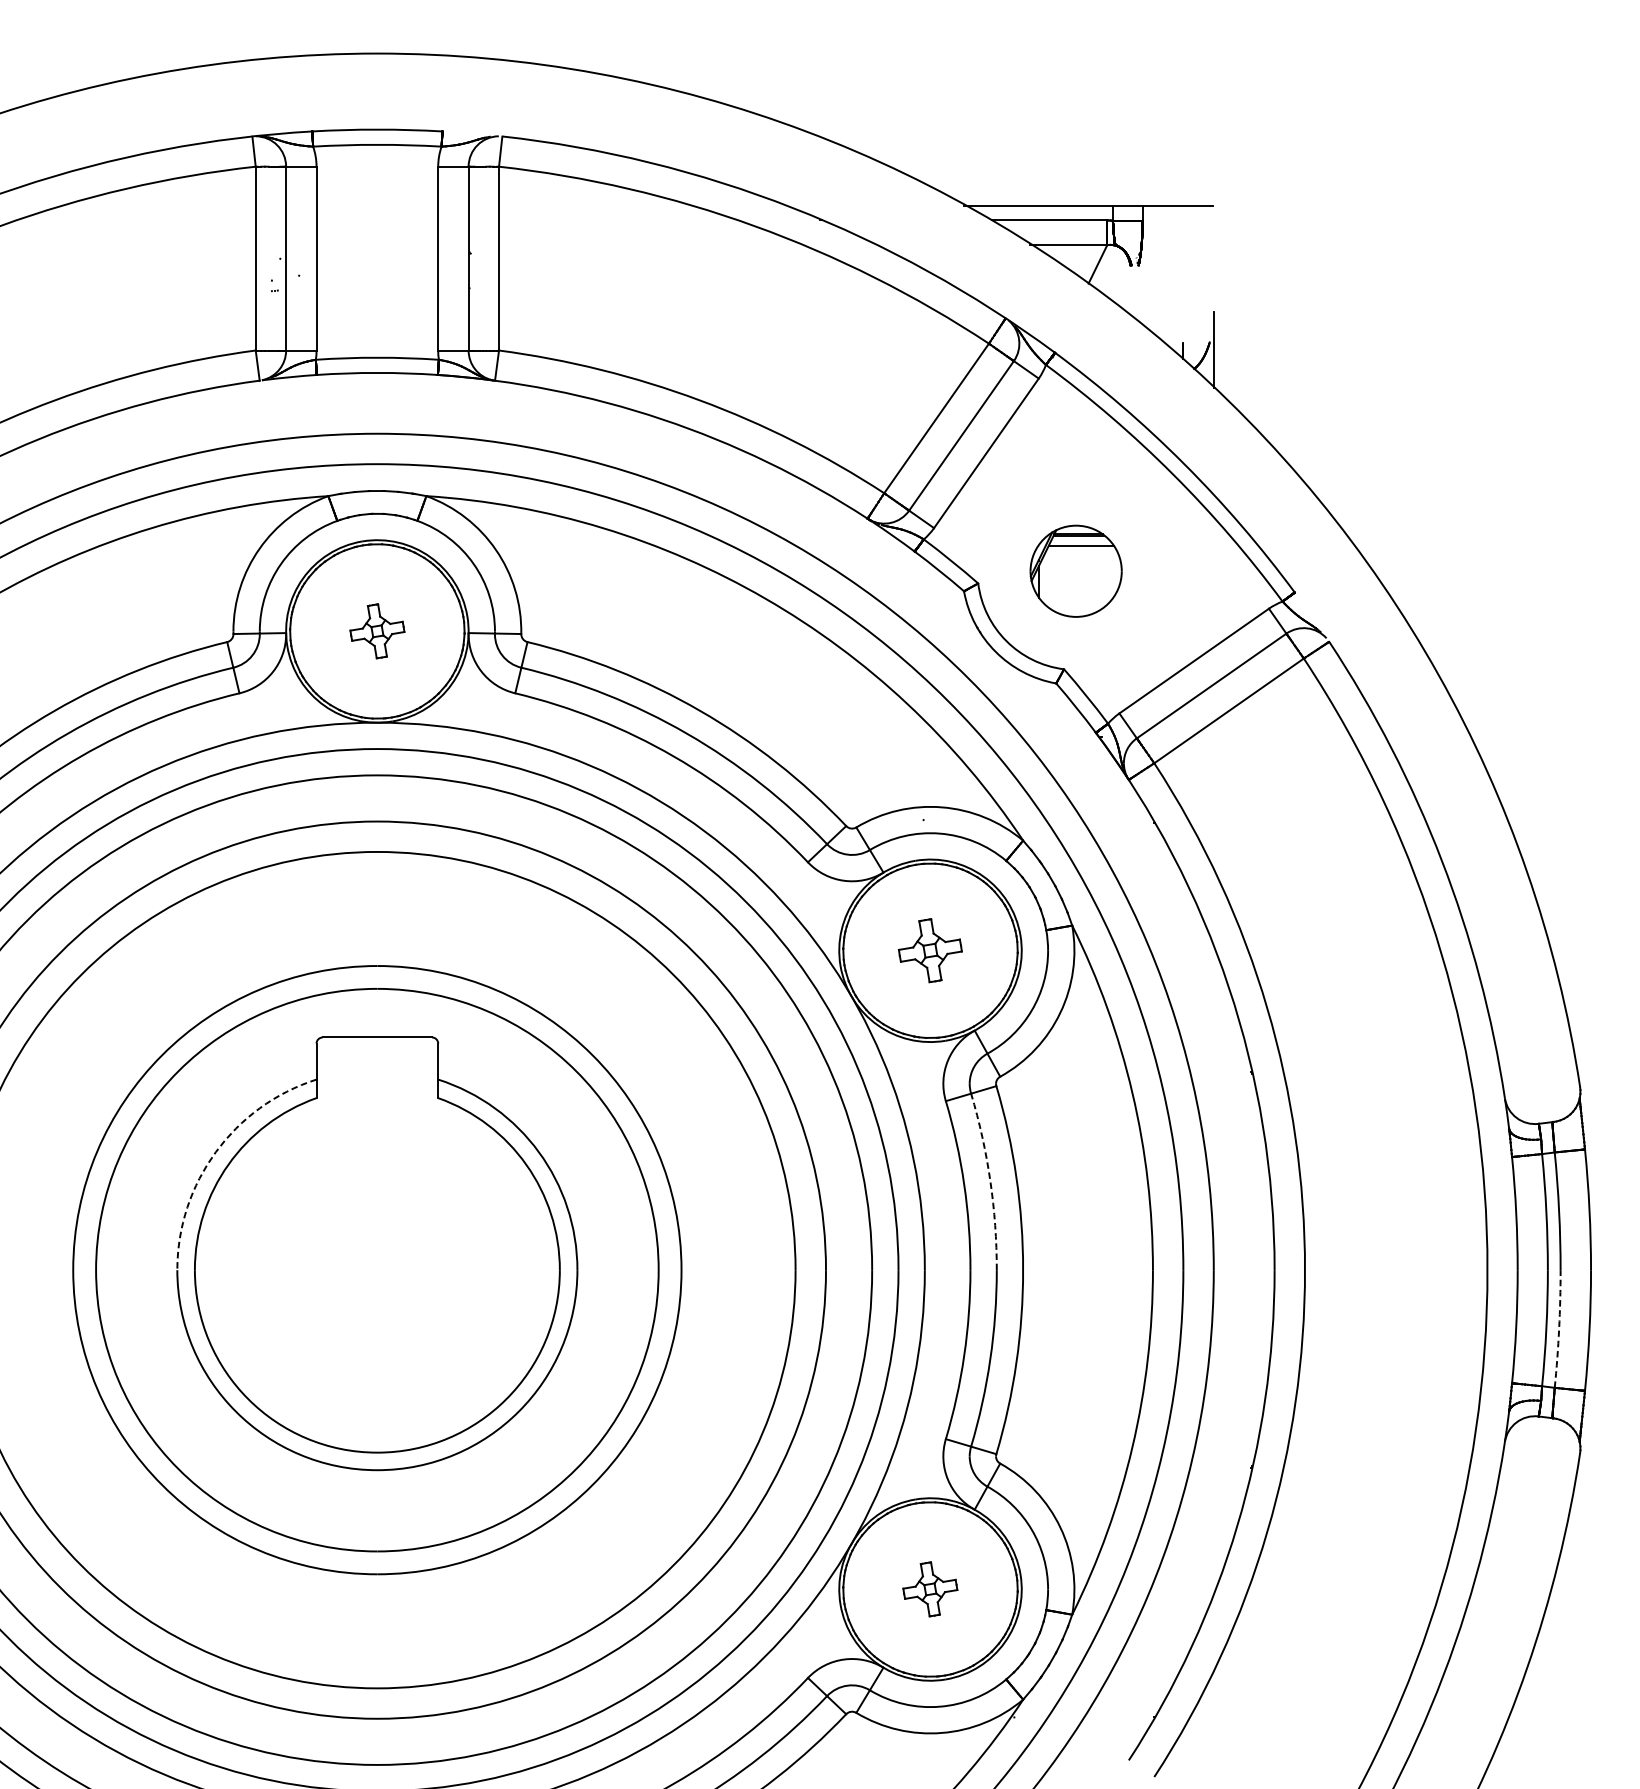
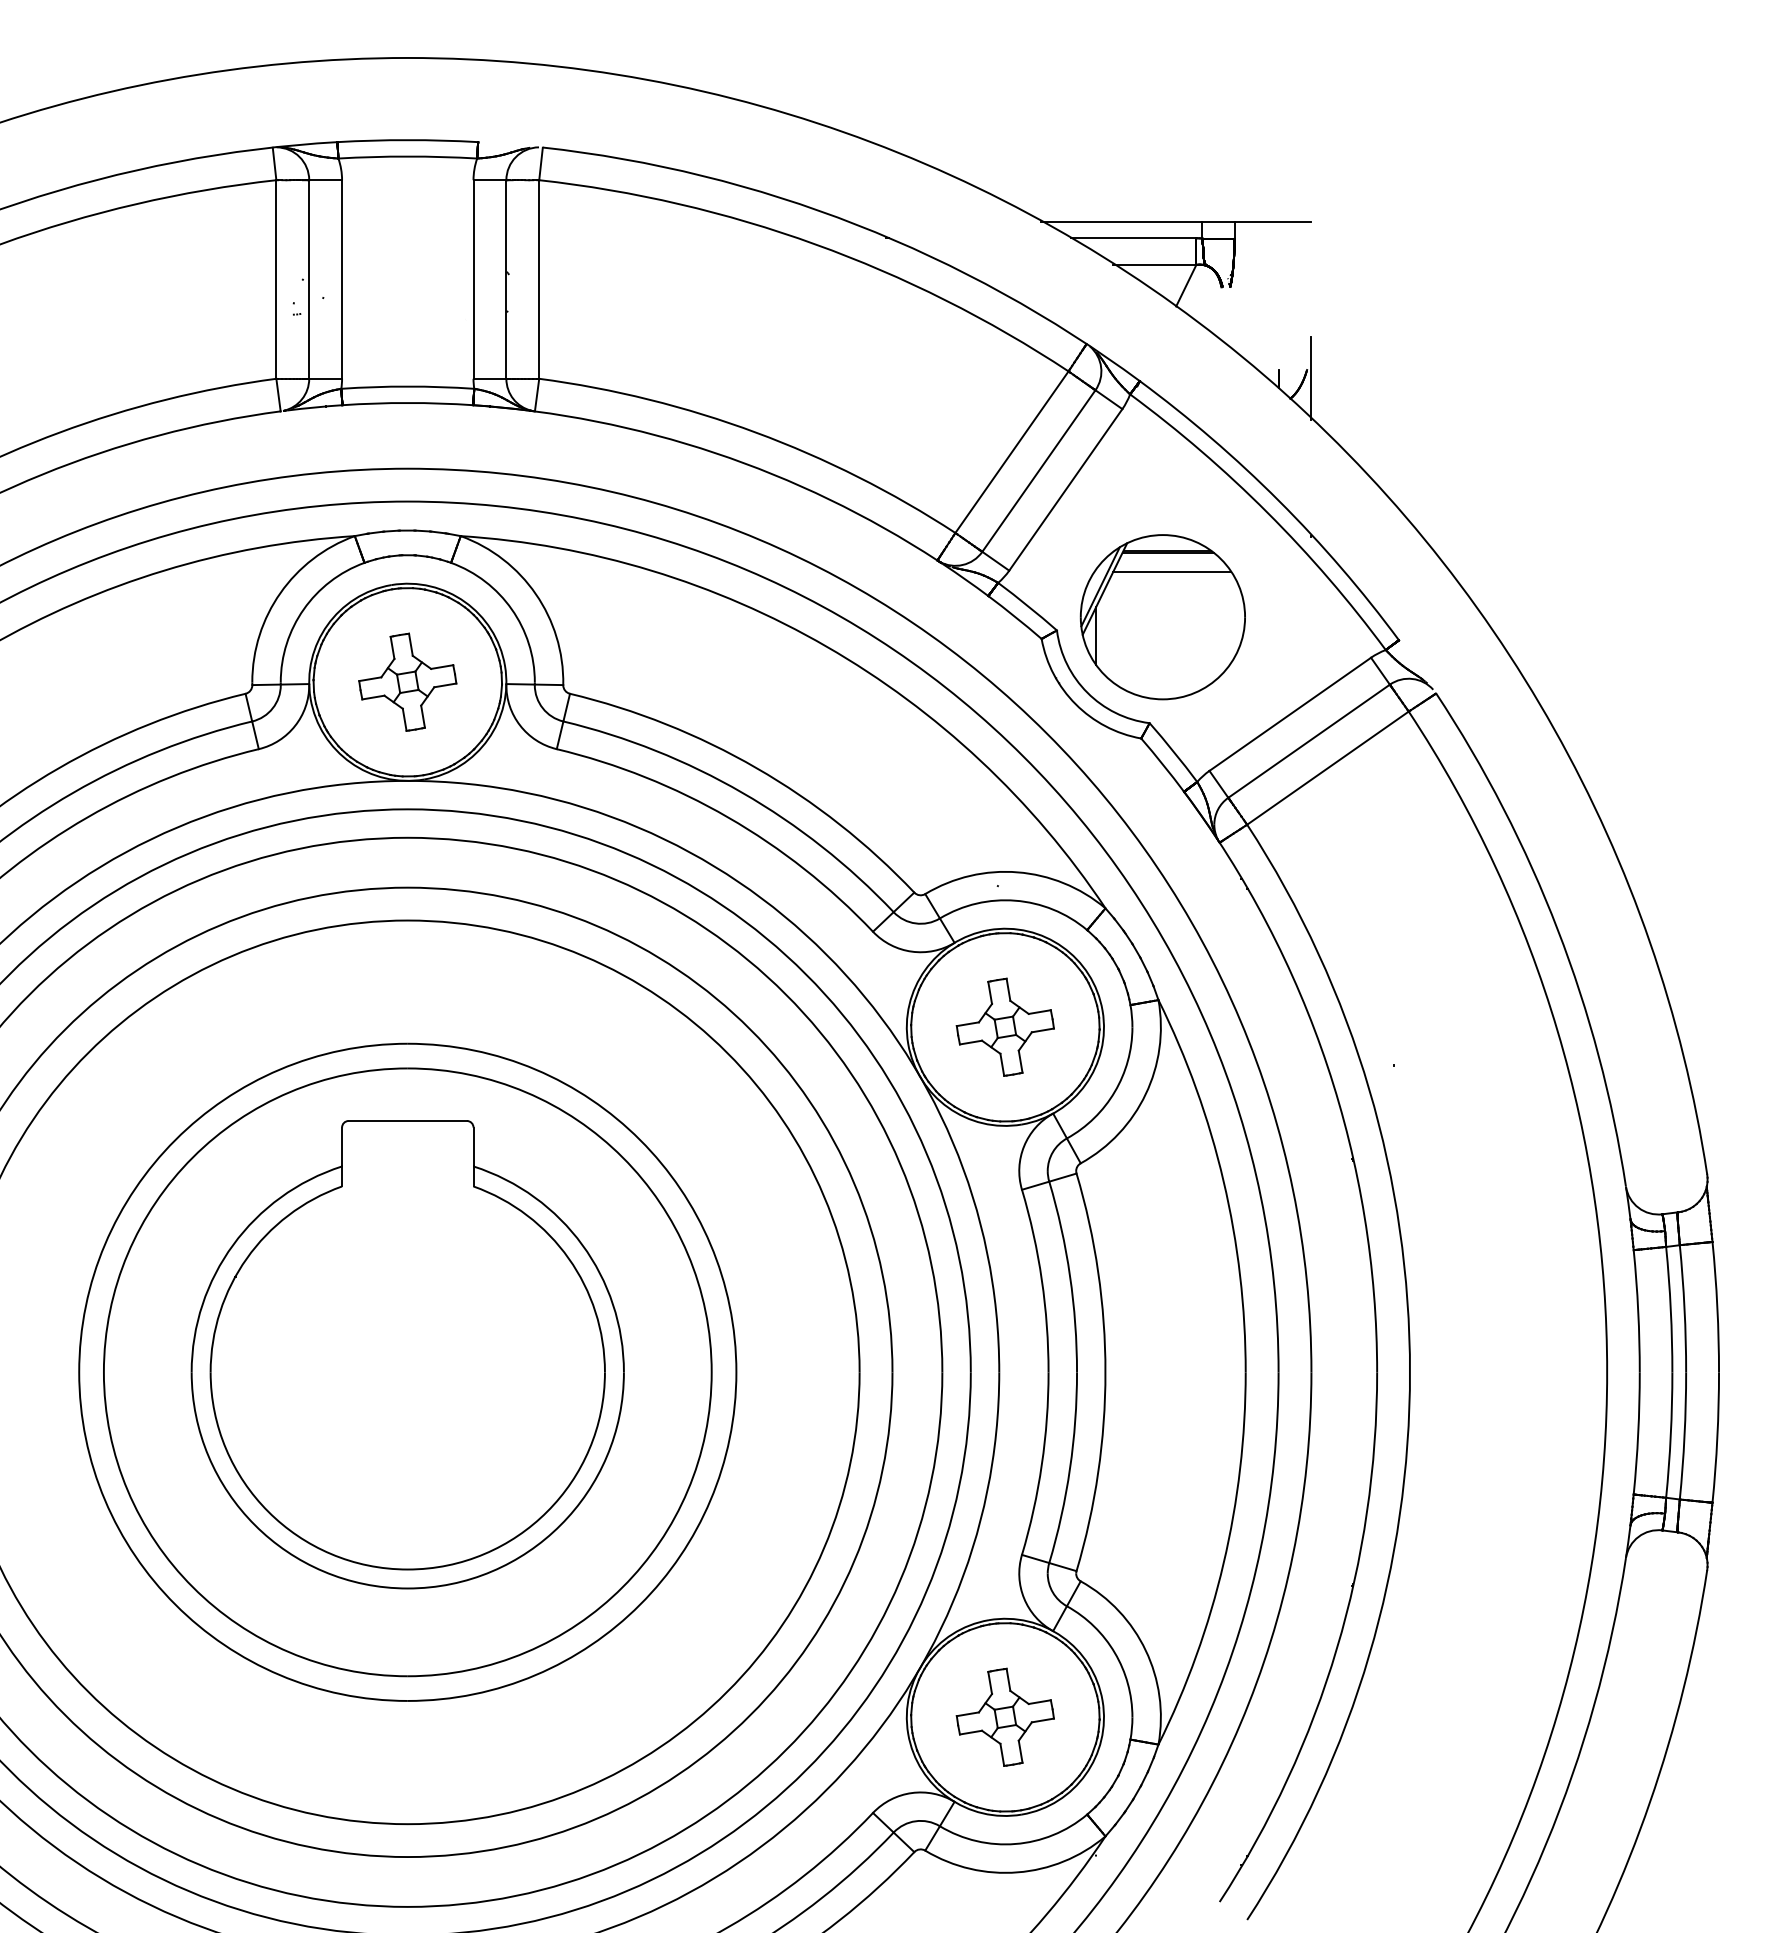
part: (1075, 571) -> (1162, 617), size x1.67
part: (377, 630) -> (407, 681), size x1.67
part: (929, 950) -> (1004, 1026), size x1.43
arc: (216, 1151) -> (233, 1244), dashed -> solid
arc: (990, 1181) -> (1070, 1276), dashed -> solid
arc: (1559, 1329) -> (1684, 1436), dashed -> solid
part: (929, 1588) -> (1004, 1716), size x1.67

